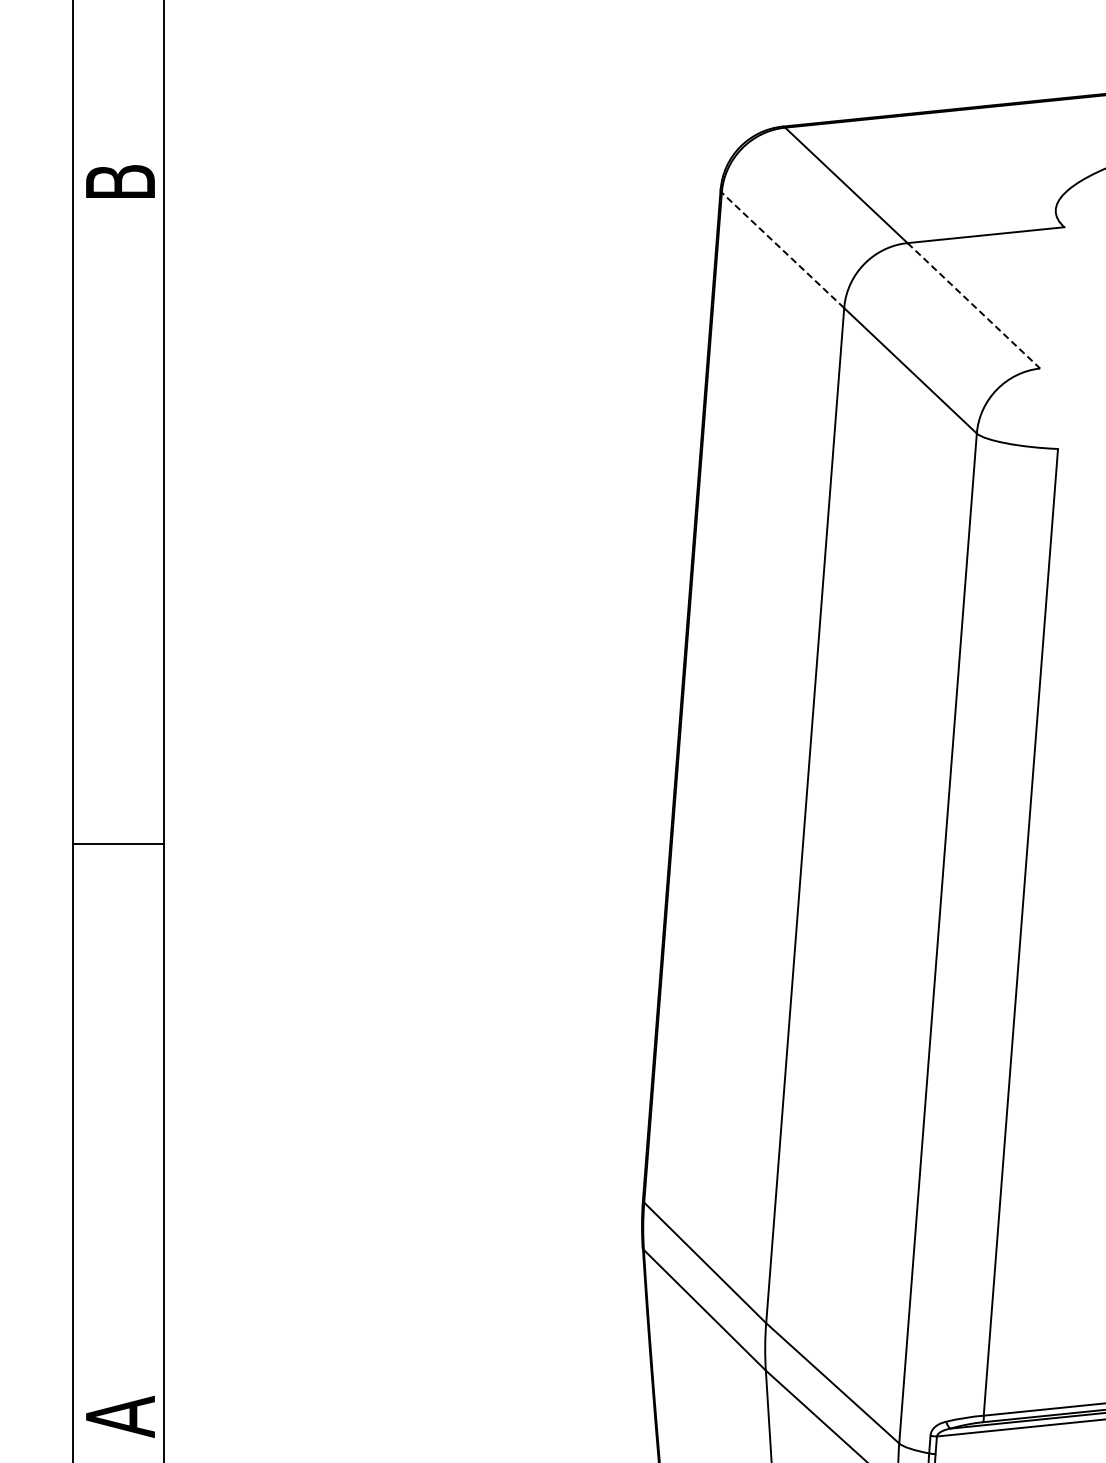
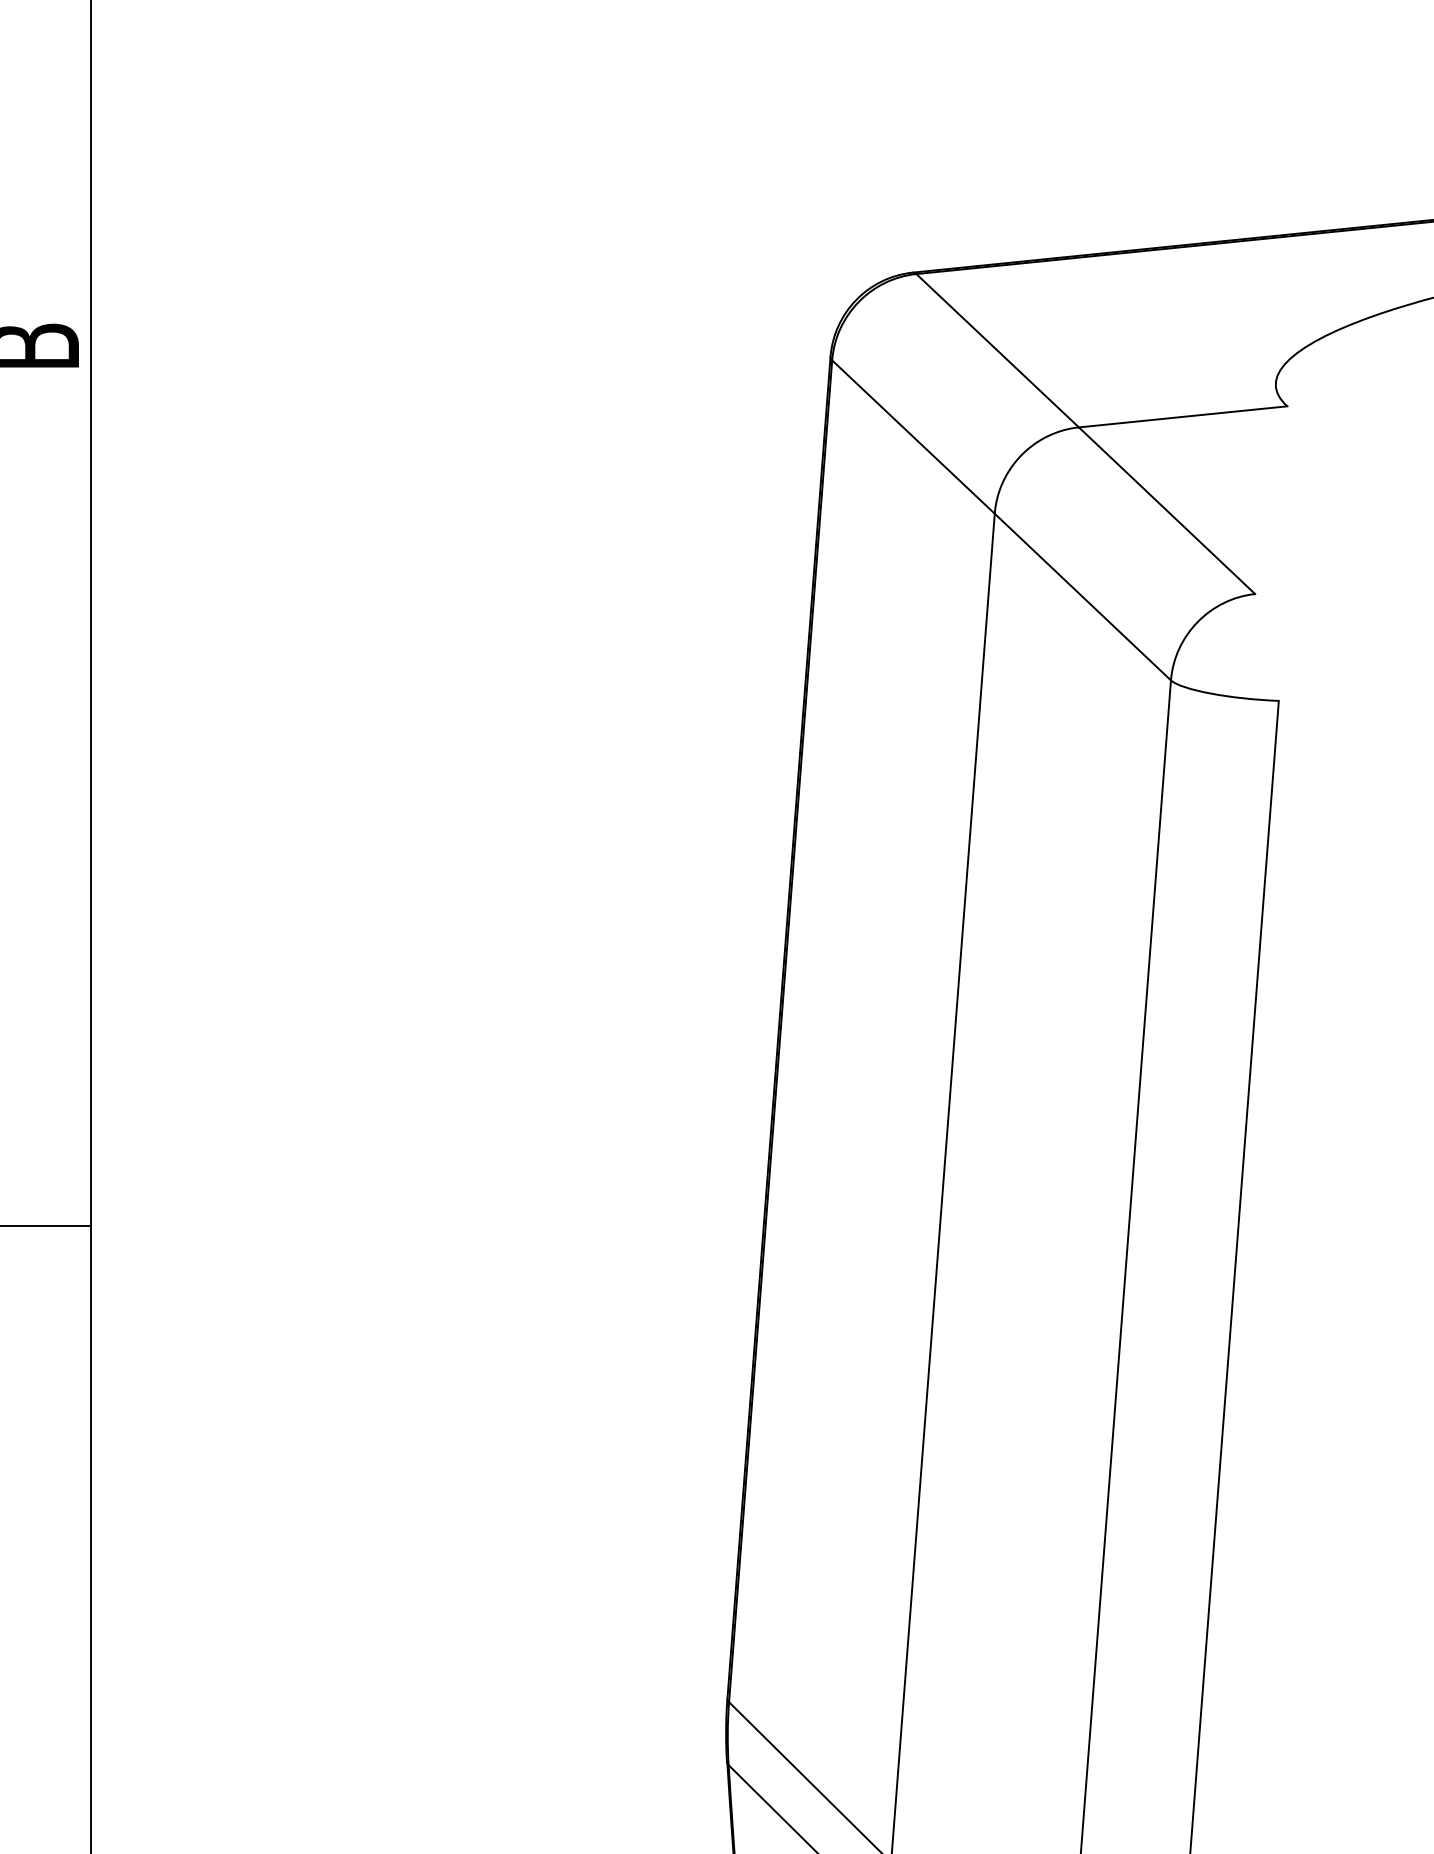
line: (782, 250) -> (912, 437), dashed -> solid
line: (974, 306) -> (1167, 511), dashed -> solid

